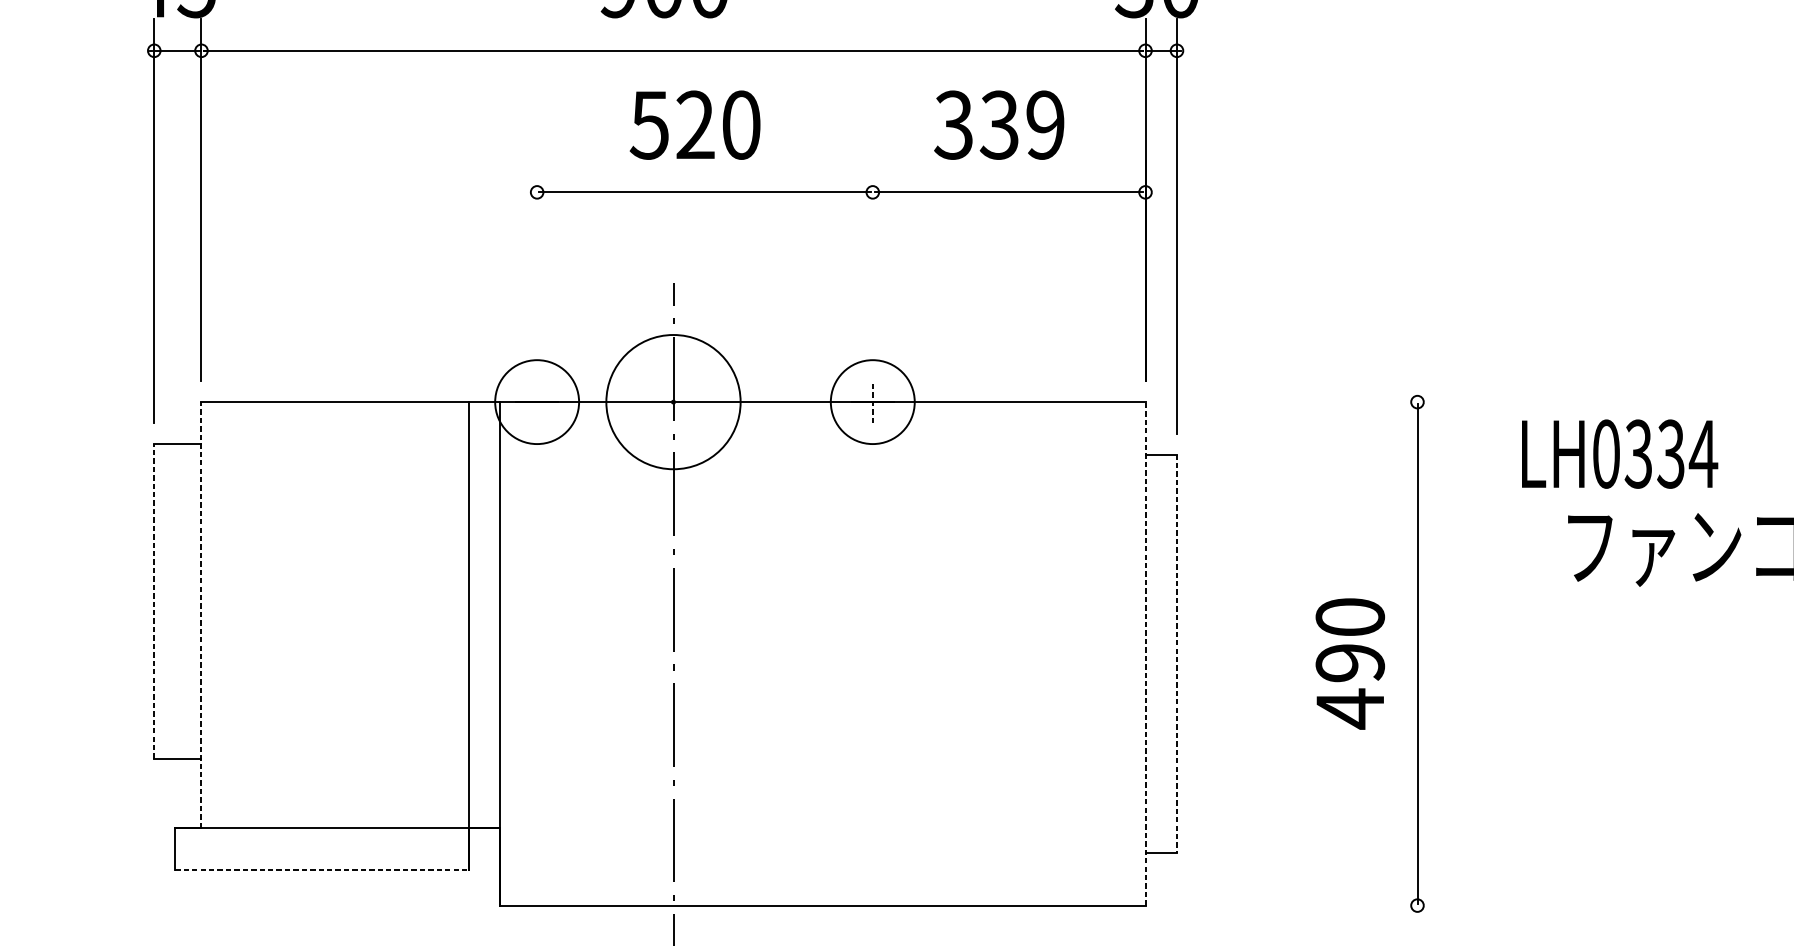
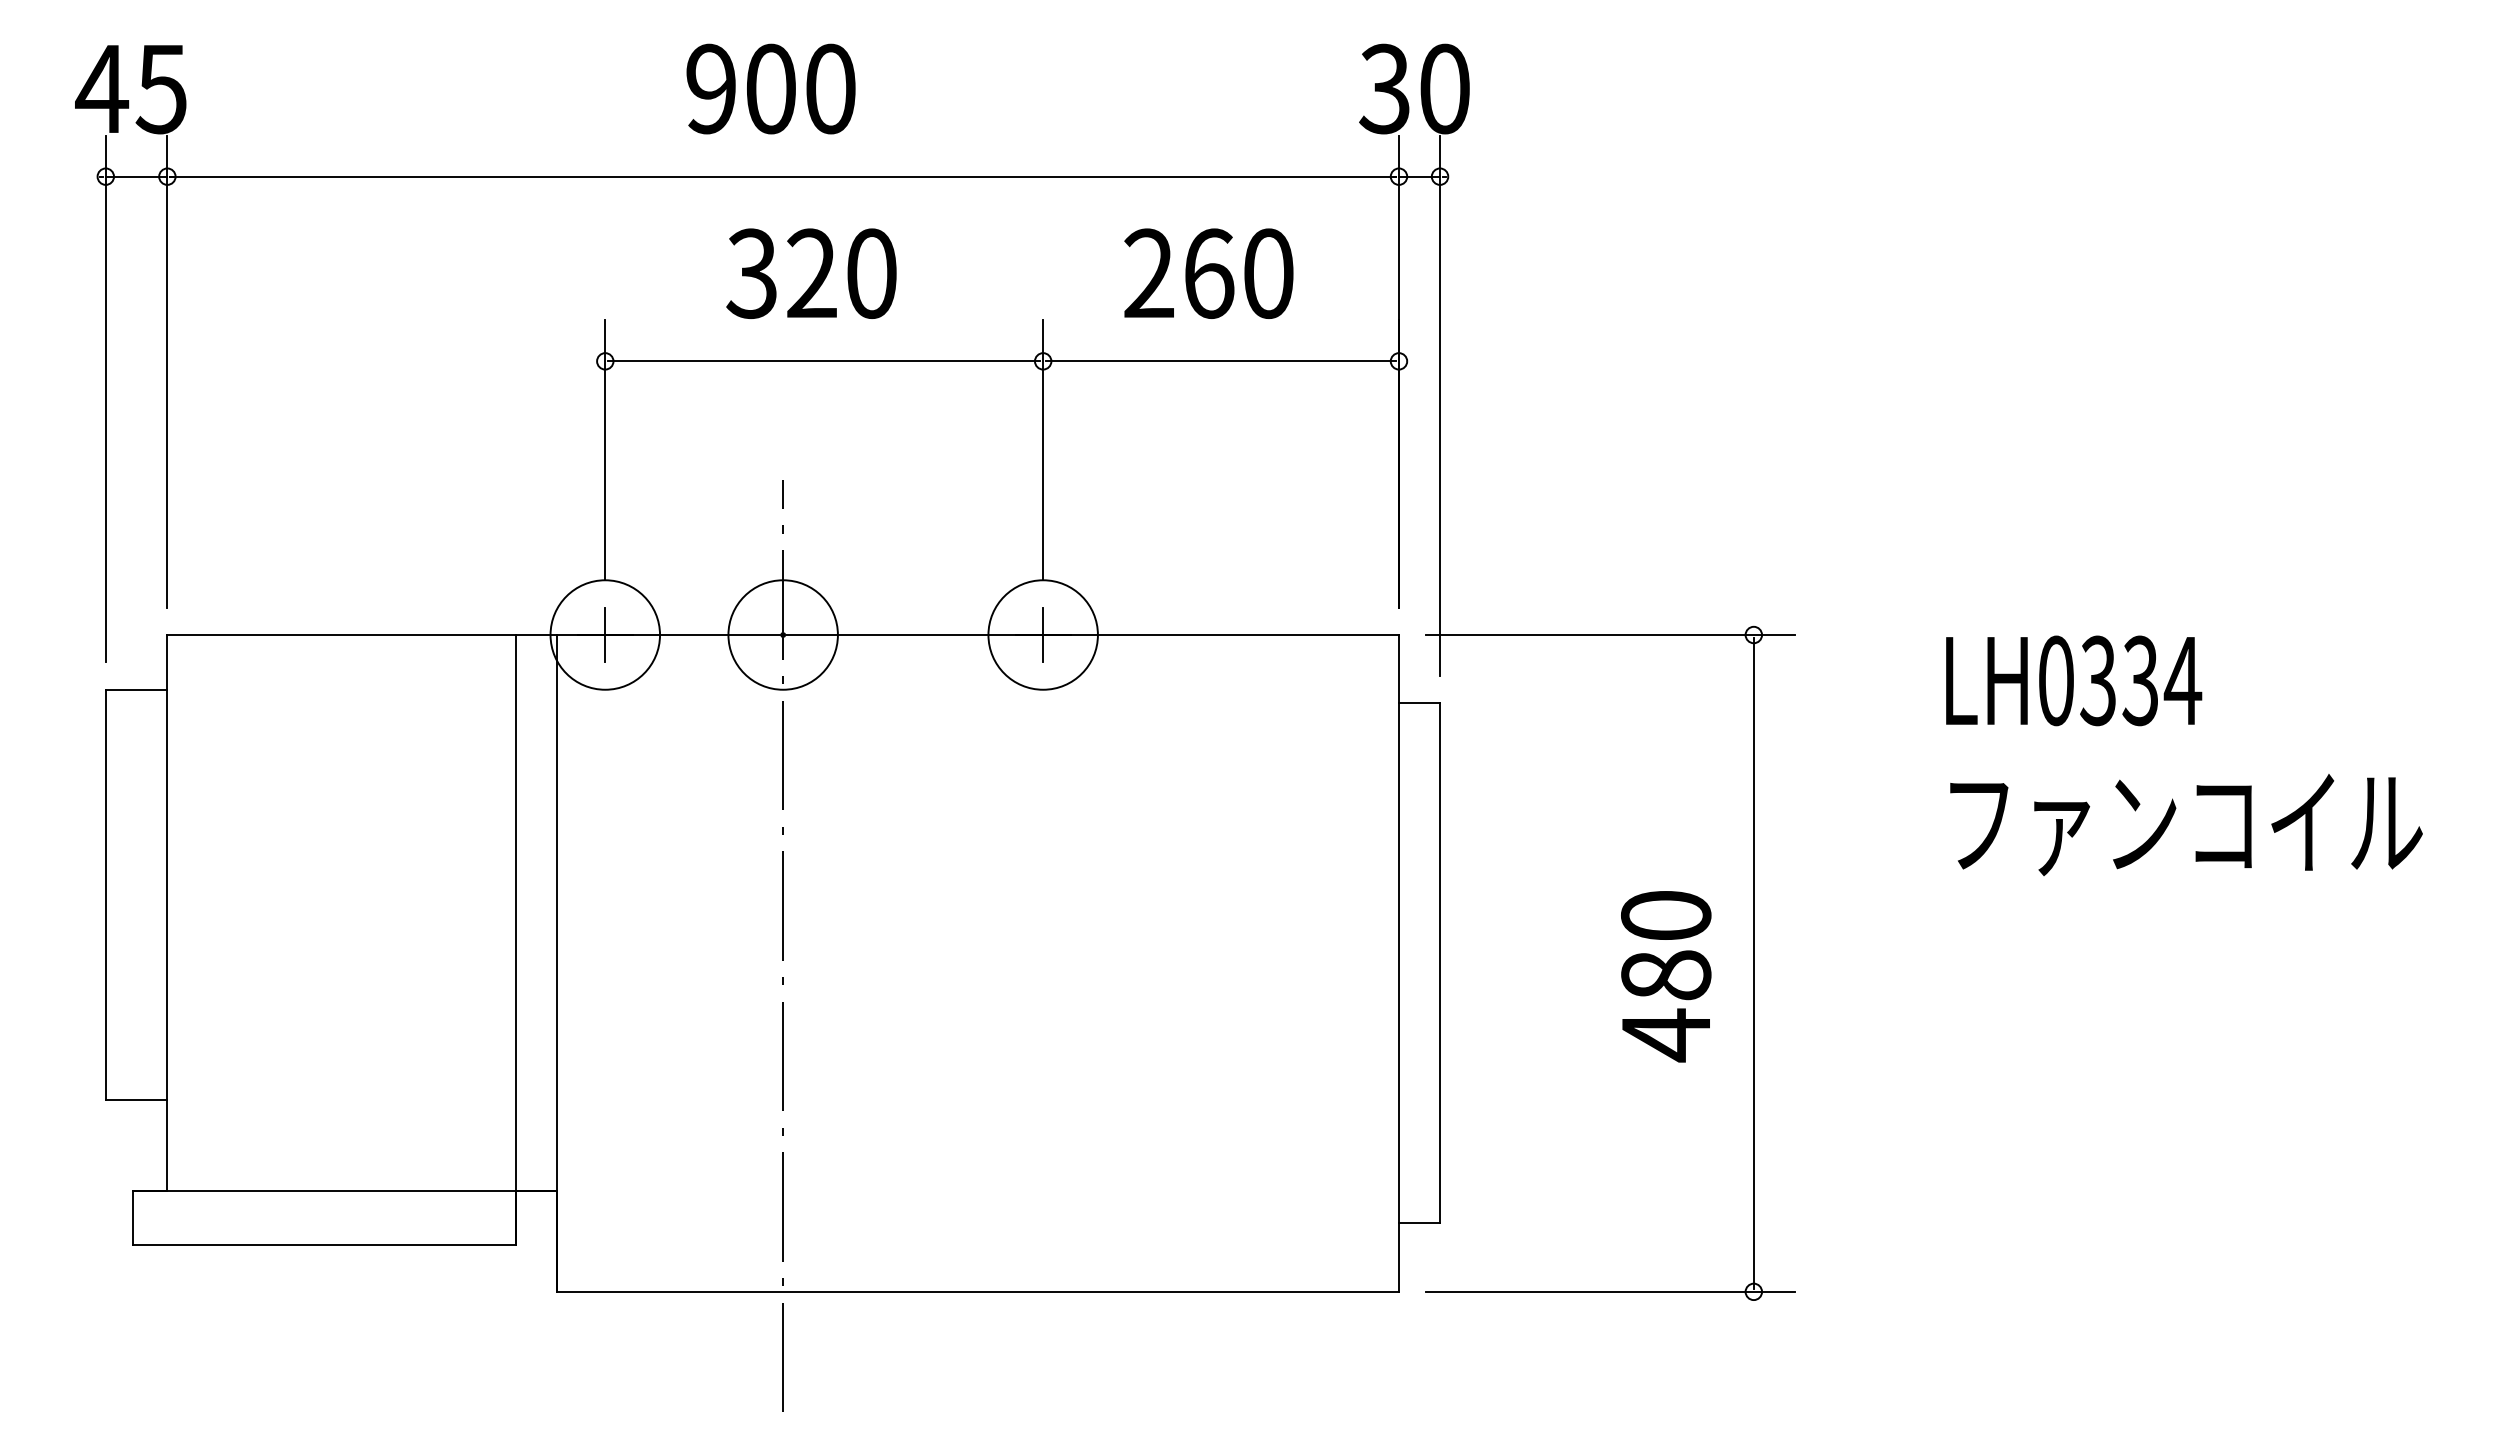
text: (649, 125) -> (751, 273), 520 -> 320
text: (999, 125) -> (1208, 273), 339 -> 260
line: (537, 260) -> (605, 450), added
line: (873, 260) -> (1043, 450), added
line: (537, 401) -> (605, 634), added
circle: (672, 401) -> (782, 634), size x0.62
line: (873, 401) -> (1043, 634), dashed -> solid
line: (1307, 402) -> (1610, 635), added
text: (1620, 453) -> (2074, 680), moved
line: (154, 601) -> (105, 894), dashed -> solid
line: (201, 614) -> (167, 912), dashed -> solid
line: (1145, 653) -> (1398, 962), dashed -> solid
line: (1177, 653) -> (1440, 963), dashed -> solid
text: (1350, 663) -> (1666, 975), 490 -> 480
line: (321, 870) -> (324, 1245), dashed -> solid
line: (1307, 905) -> (1610, 1291), added

